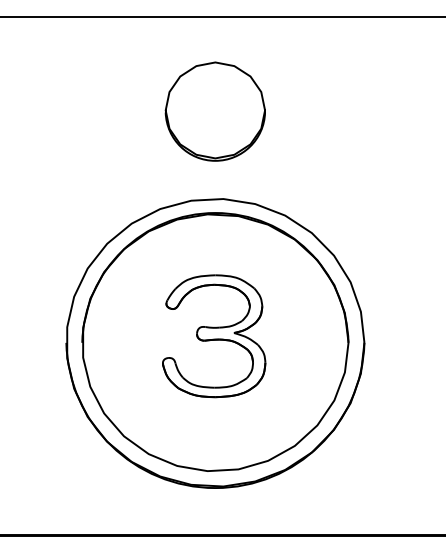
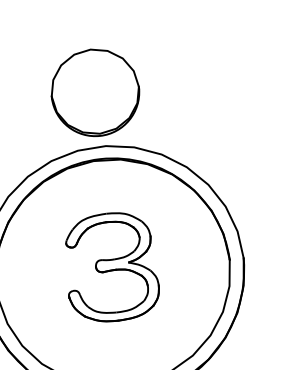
part: (214, 111) -> (94, 92), moved

